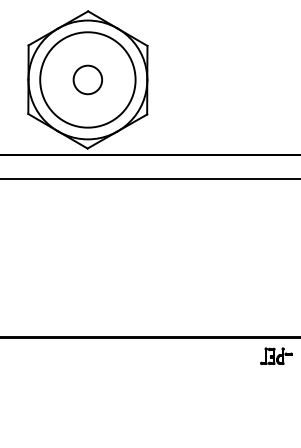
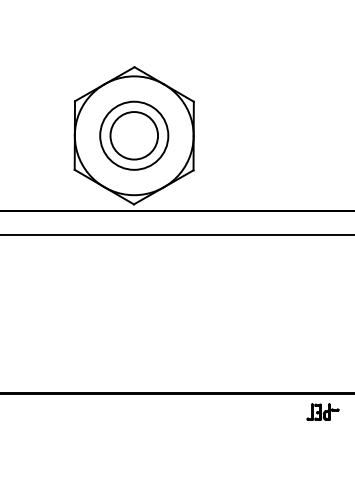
circle: (88, 79) -> (134, 135), size x0.71
circle: (88, 79) -> (134, 135), size x1.67

